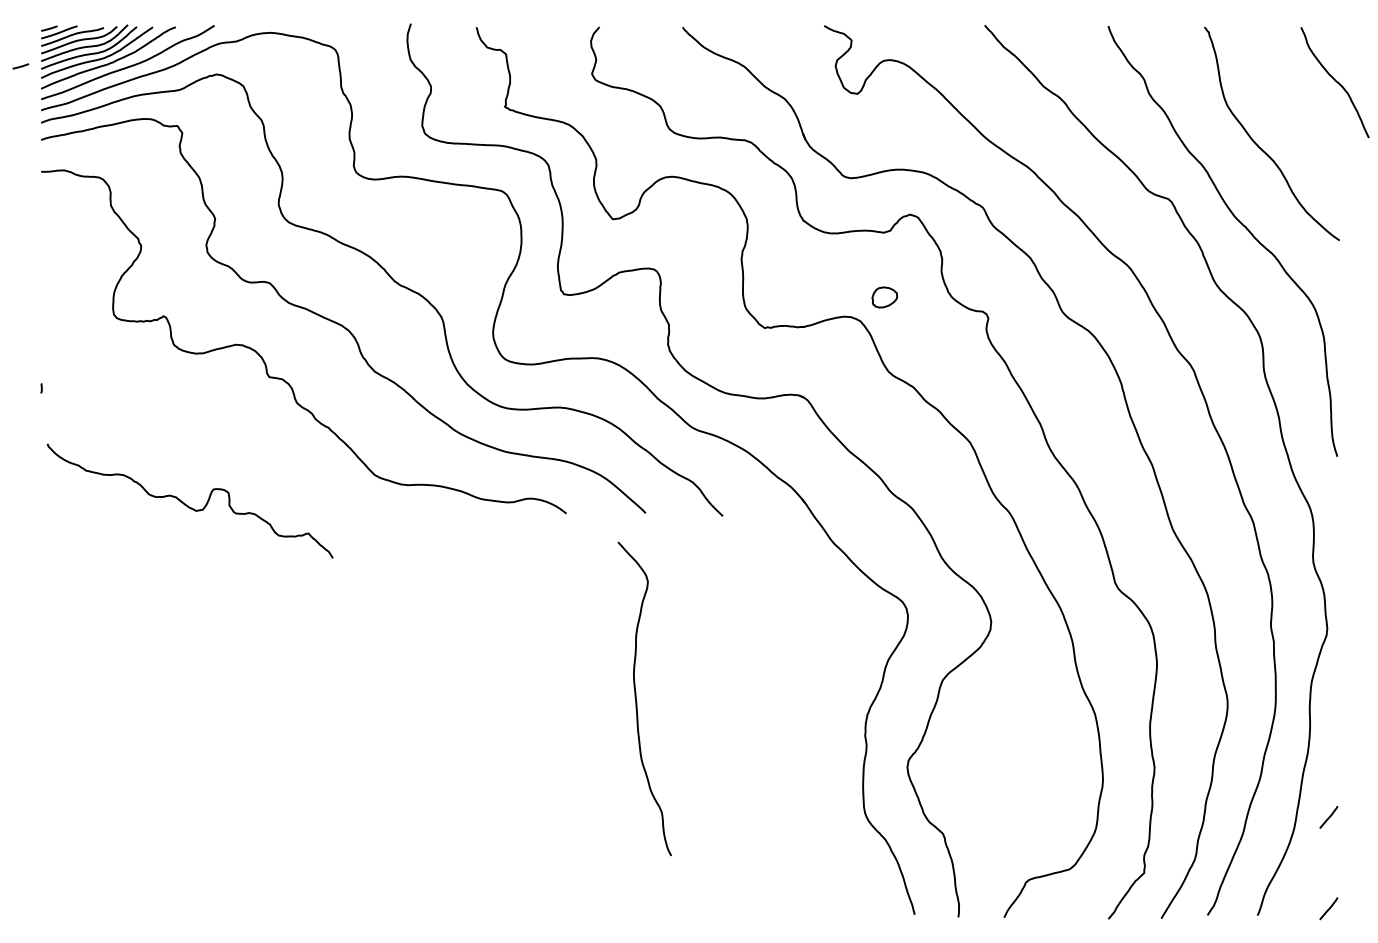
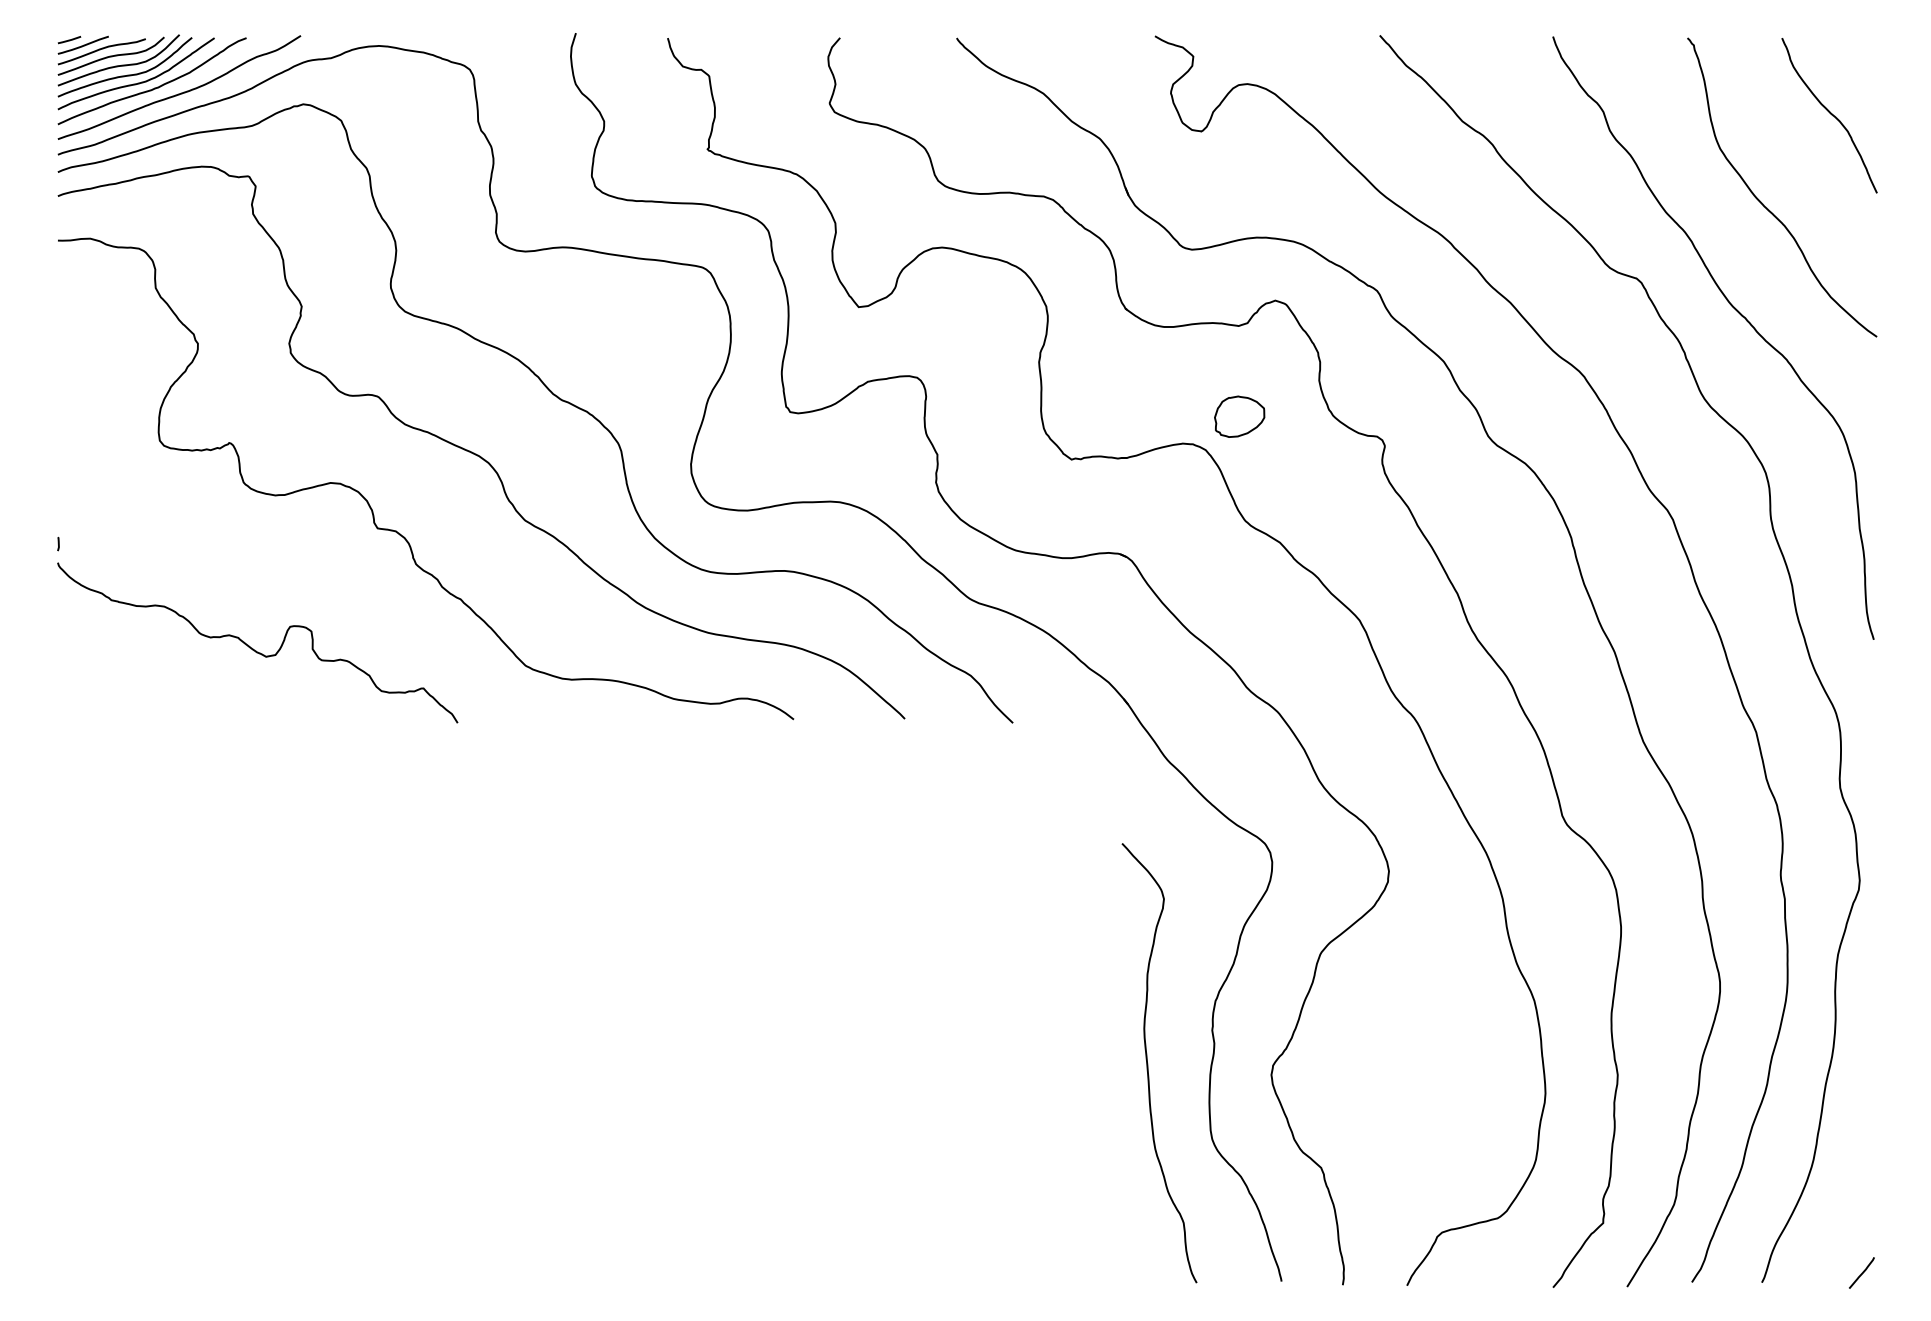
line: (20, 66) -> (29, 93), removed
curve: (1335, 81) -> (1830, 114), moved
part: (884, 297) -> (1239, 416), size x1.43
curve: (187, 505) -> (253, 648), moved
curve: (636, 699) -> (1148, 1063), moved
line: (1328, 816) -> (1861, 1144), removed

